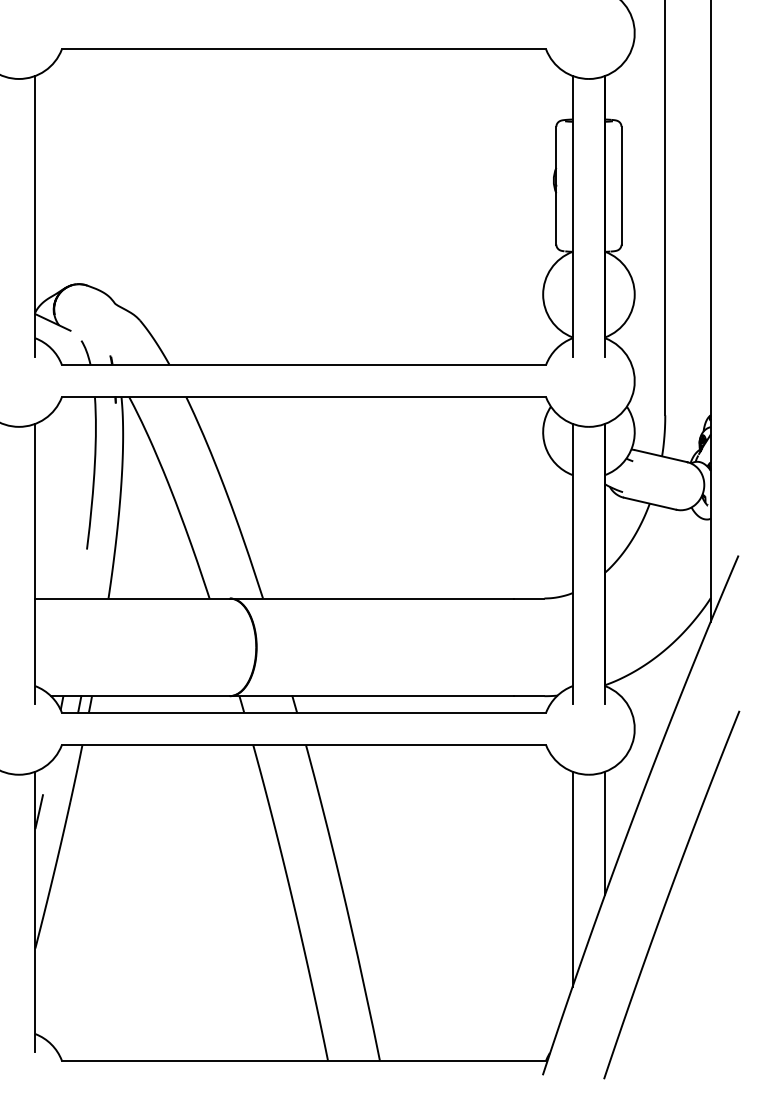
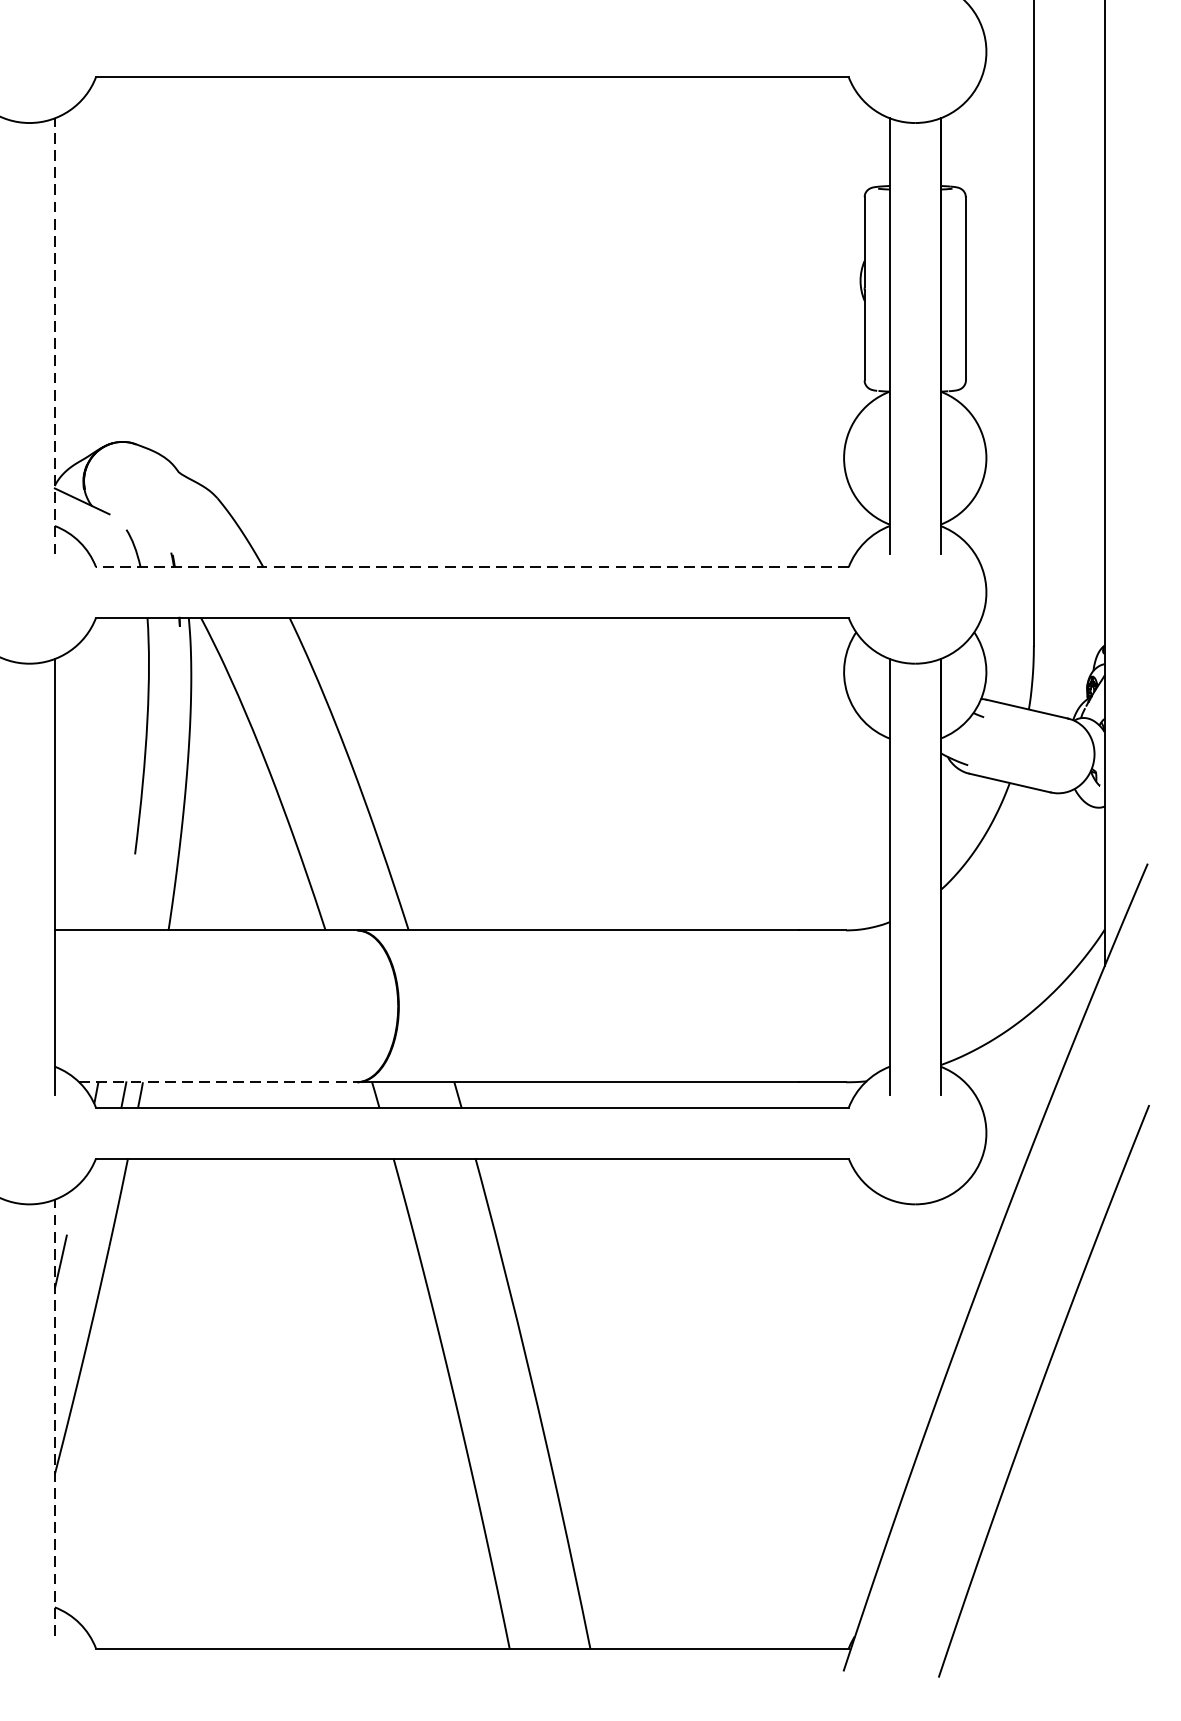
line: (35, 215) -> (55, 335), solid -> dashed
line: (303, 364) -> (471, 566), solid -> dashed
line: (140, 696) -> (218, 1082), solid -> dashed
line: (605, 832) -> (940, 1294), removed
line: (572, 878) -> (889, 1365), removed
line: (35, 911) -> (55, 1416), solid -> dashed

